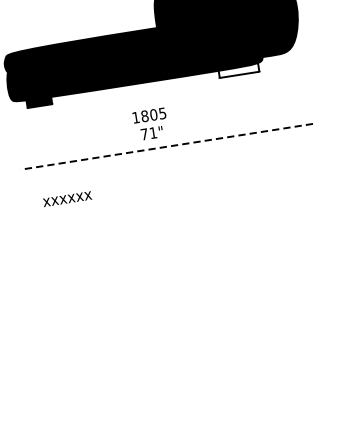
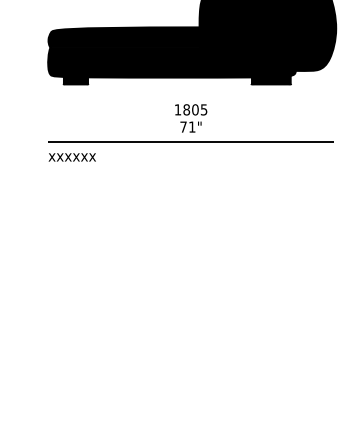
fill: (237, 69) -> (270, 79), added
text: (151, 124) -> (191, 118), moved
line: (166, 147) -> (190, 142), dashed -> solid
text: (66, 199) -> (71, 157), moved

